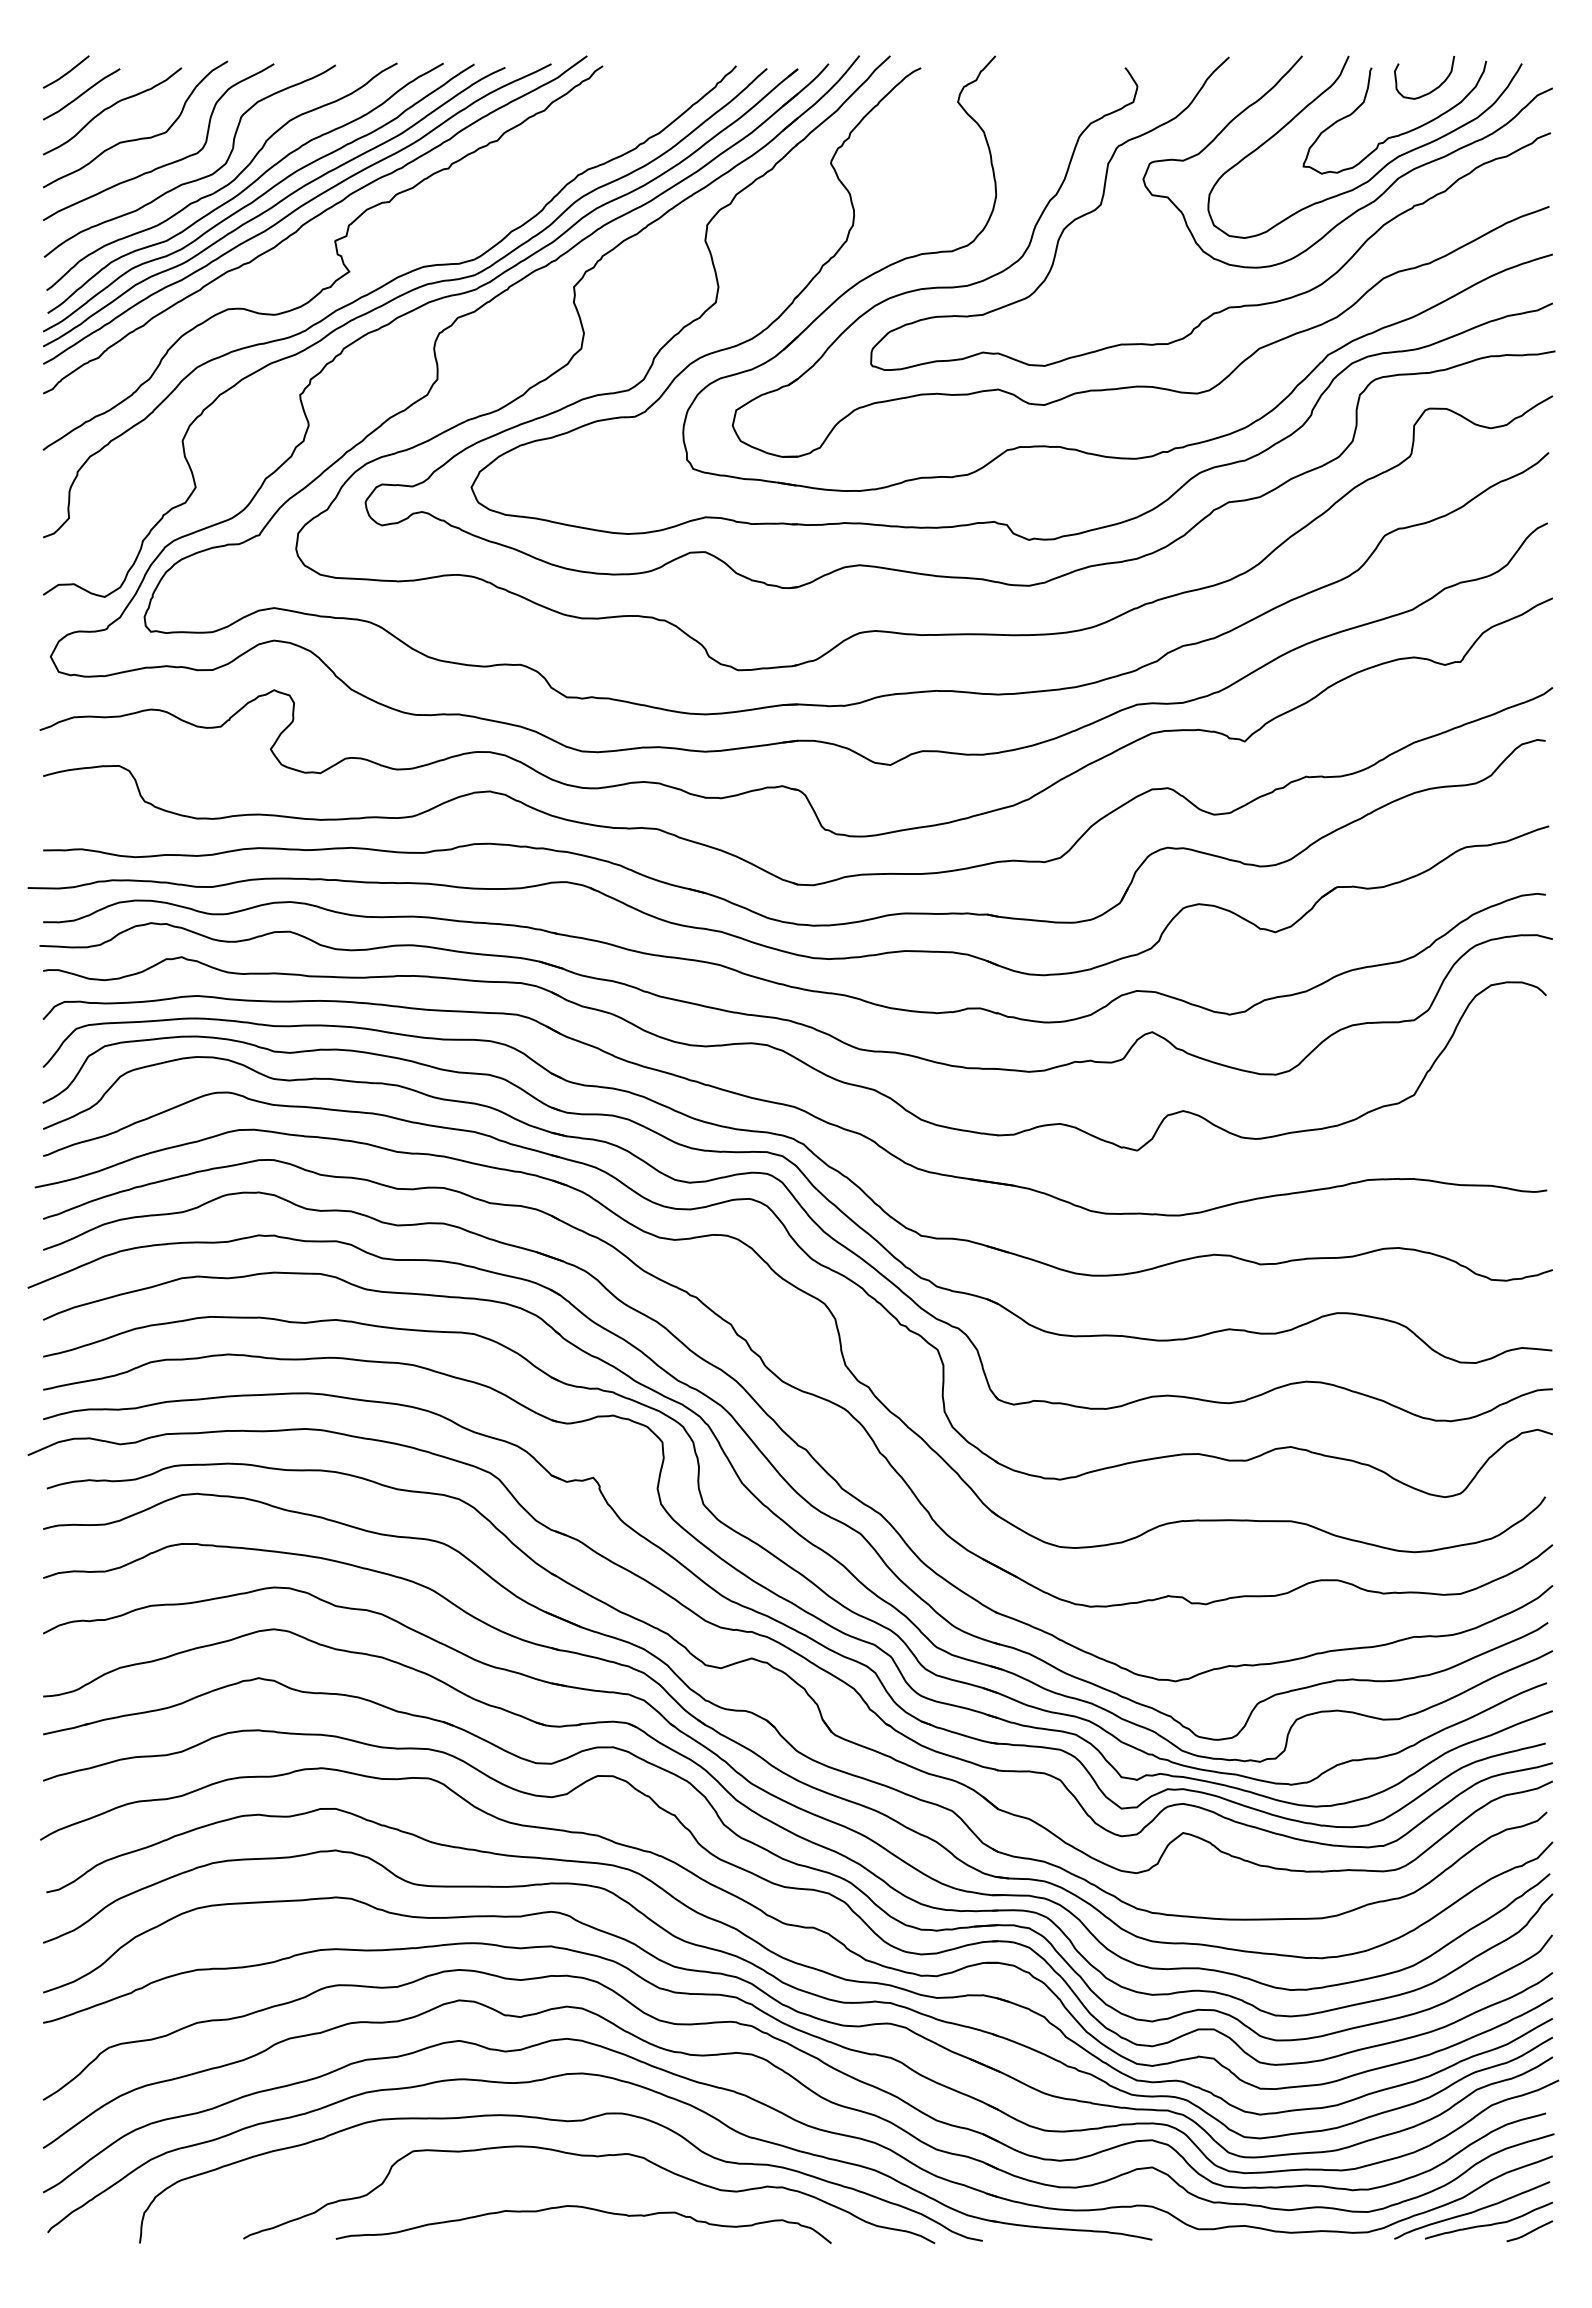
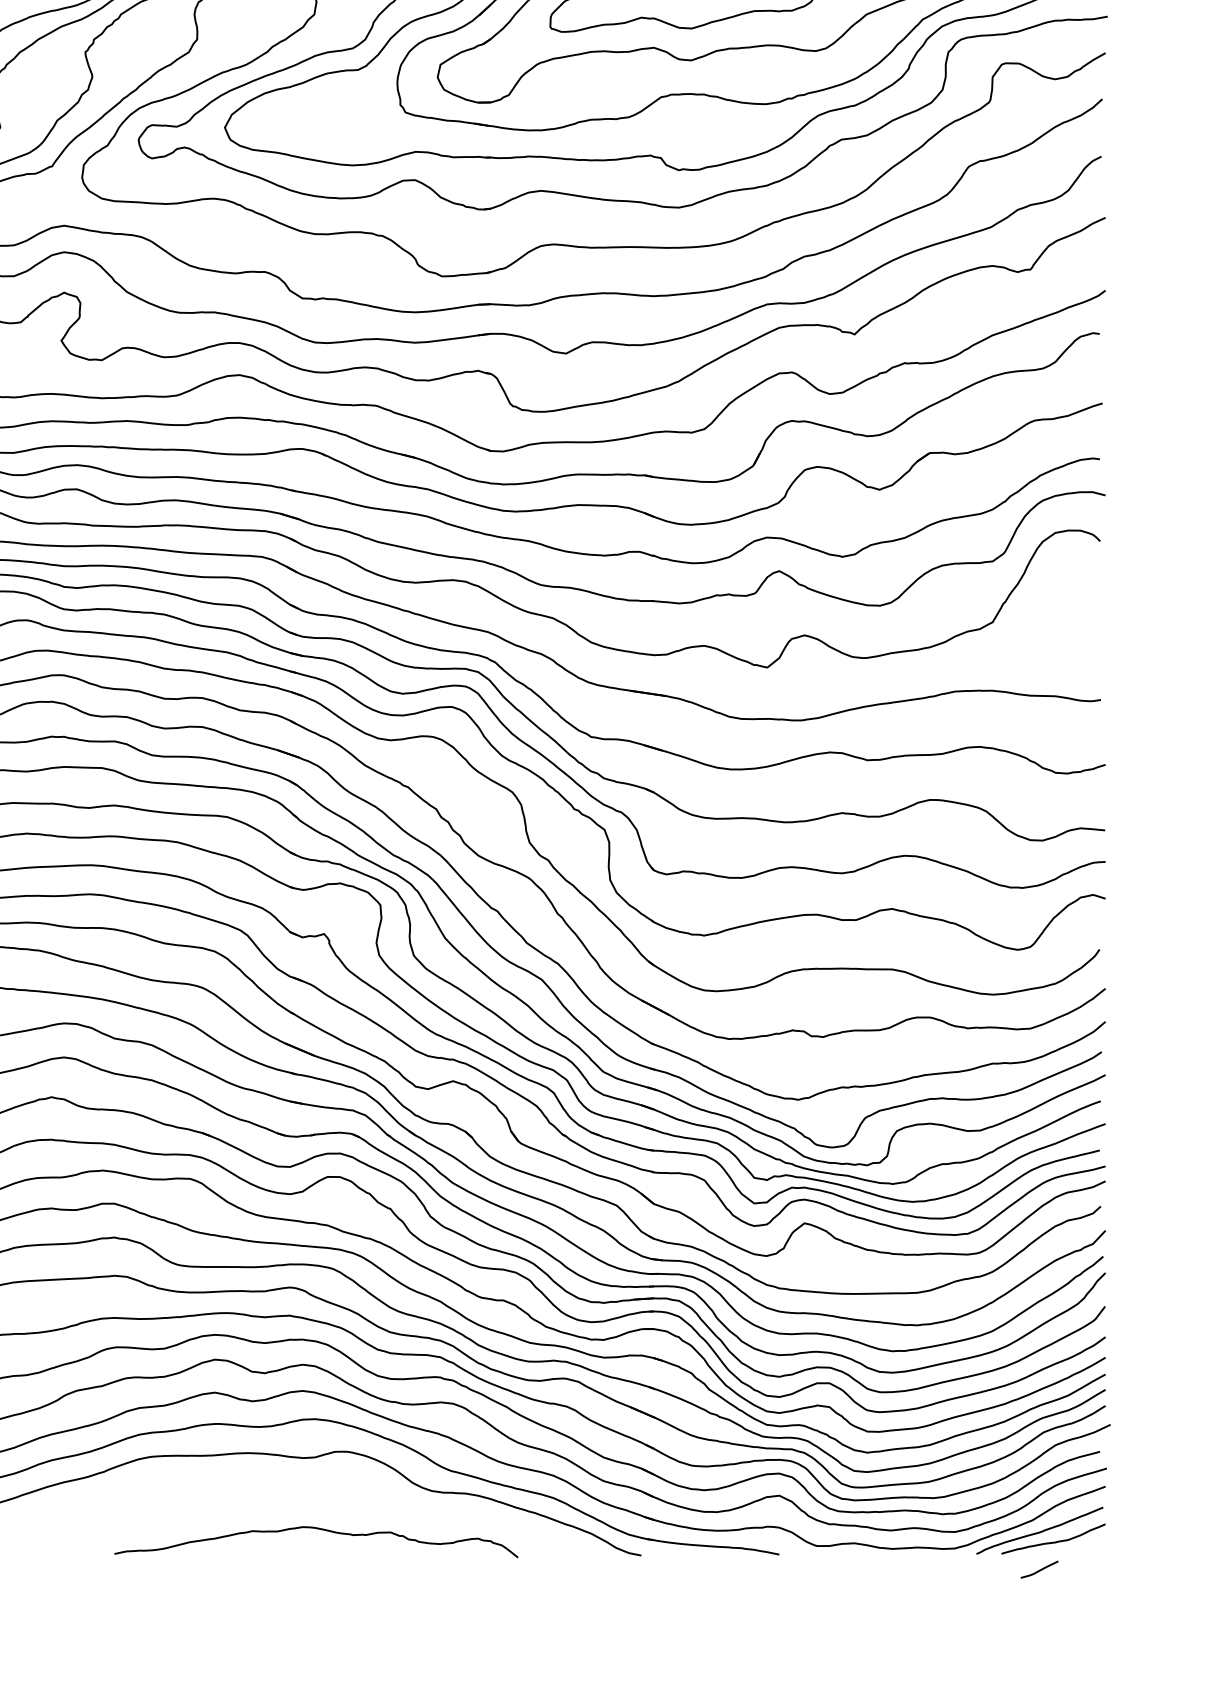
curve: (596, 2157) -> (326, 1487), removed
line: (1529, 2231) -> (1039, 1569), moved

